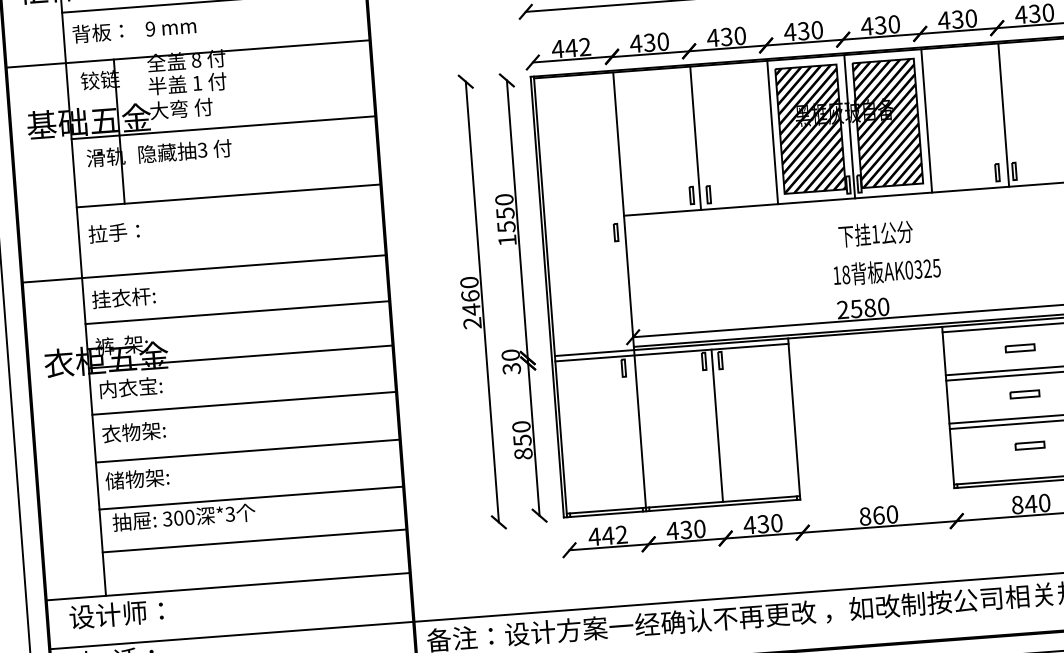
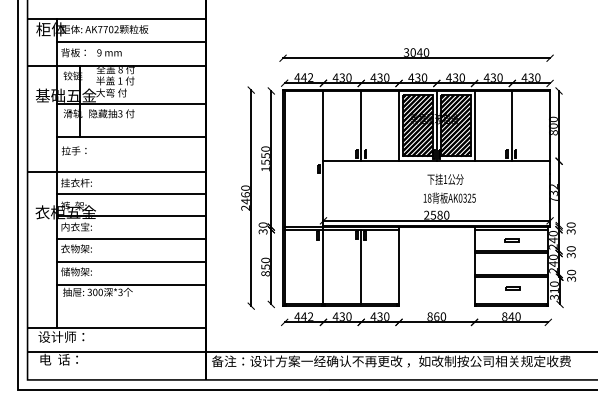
part: (1023, 395) -> (511, 263), removed
line: (254, 541) -> (131, 306), removed

